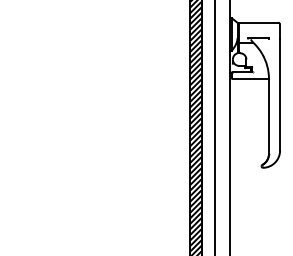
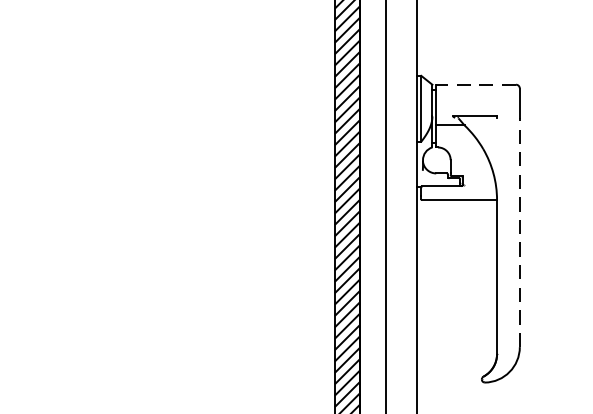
line: (258, 22) -> (475, 84), solid -> dashed
line: (280, 94) -> (520, 232), solid -> dashed

